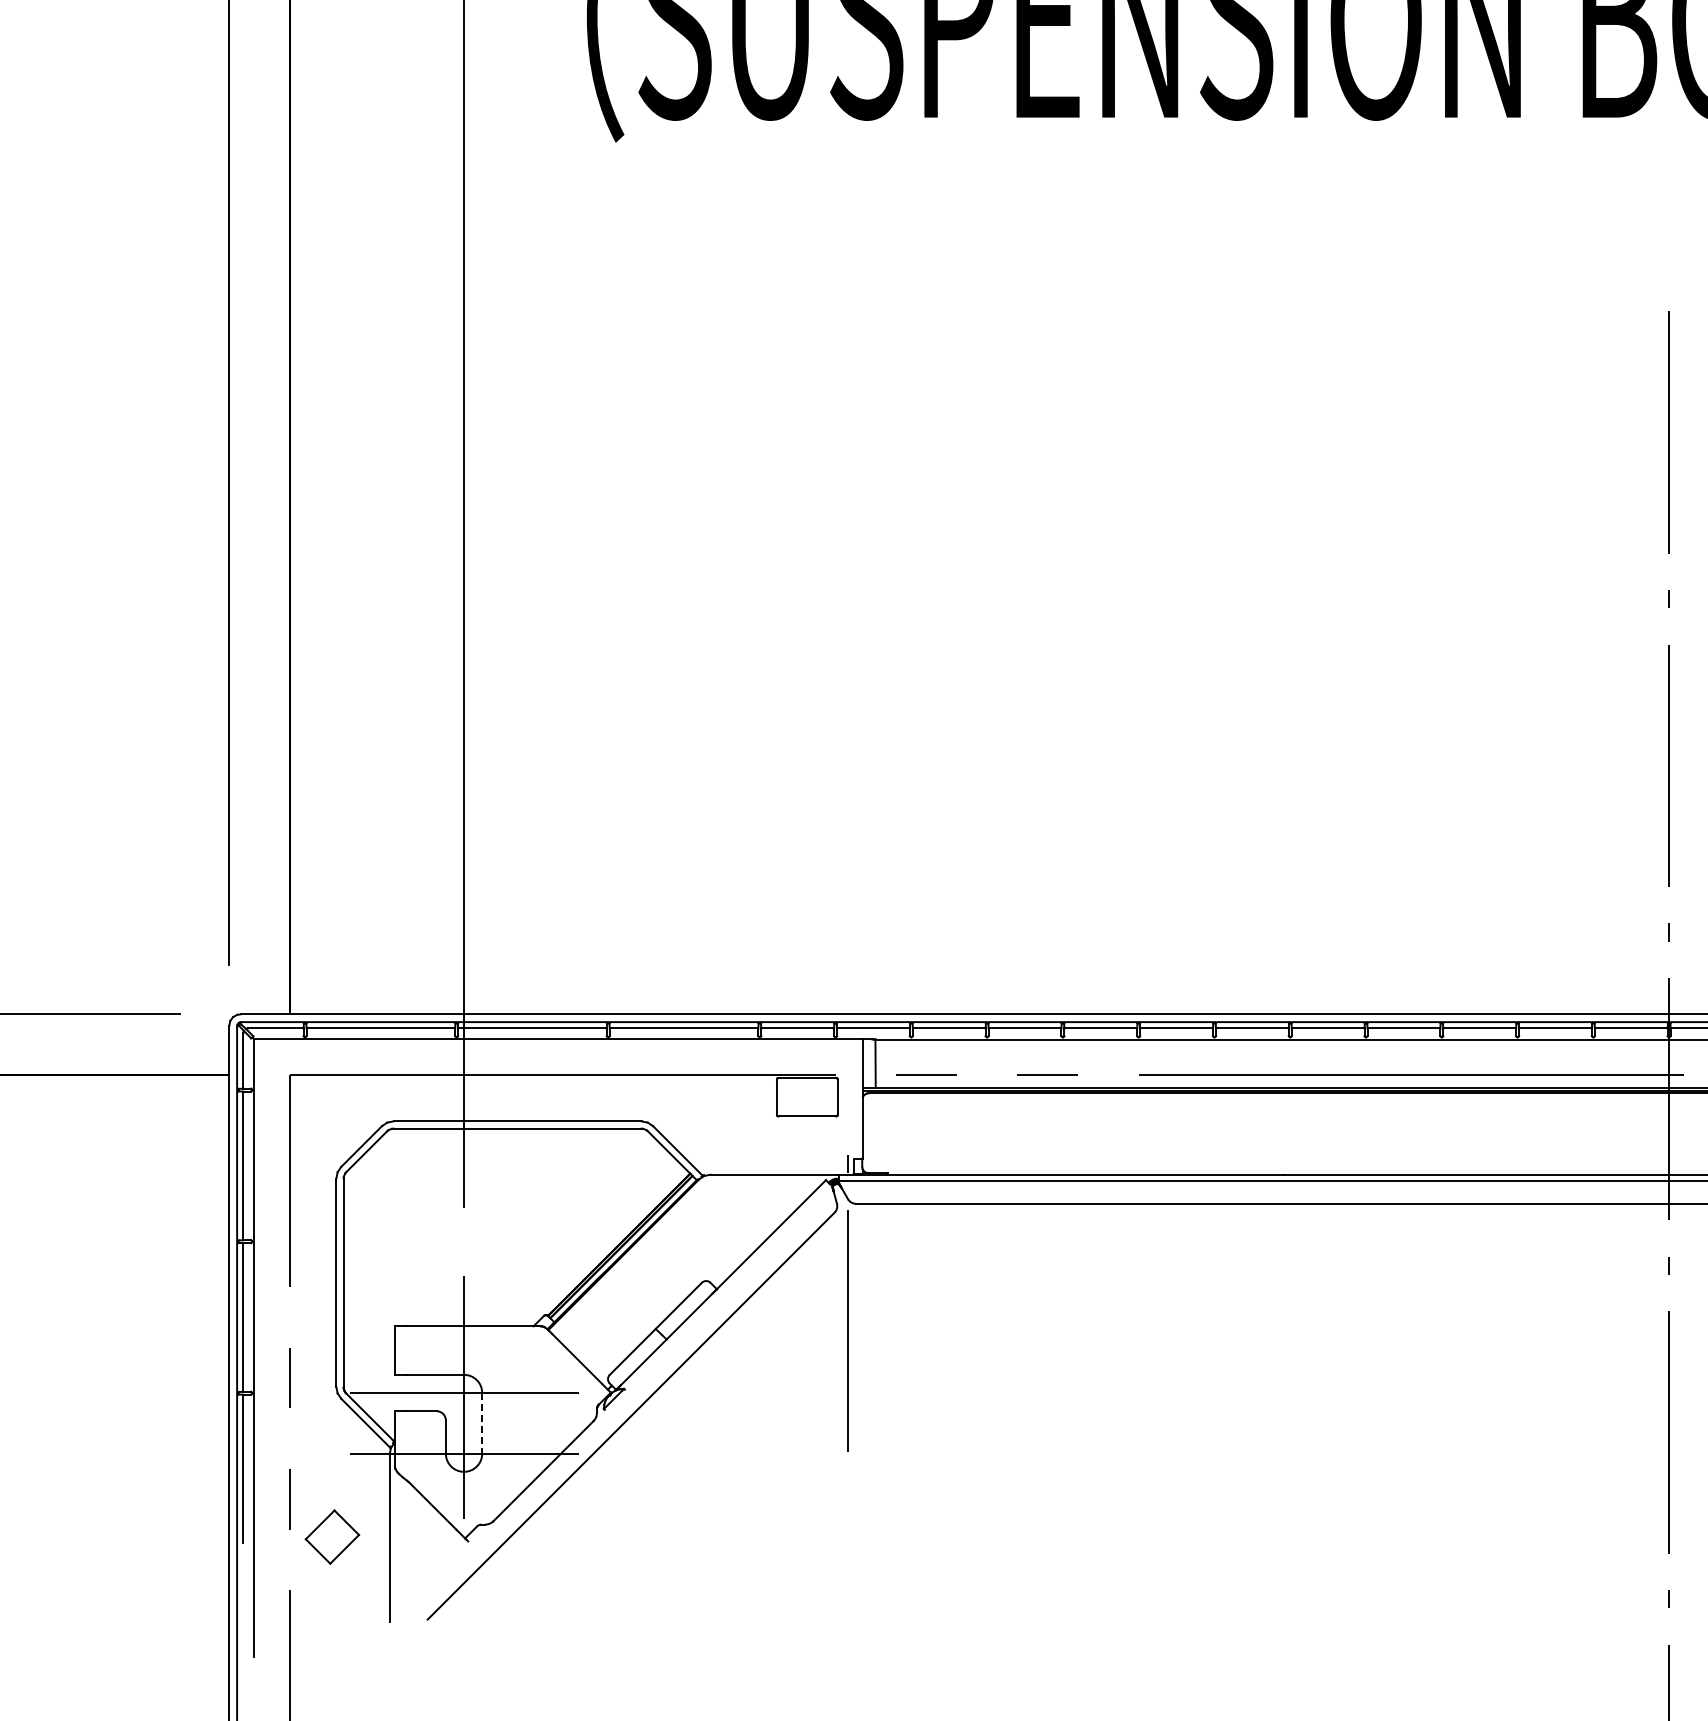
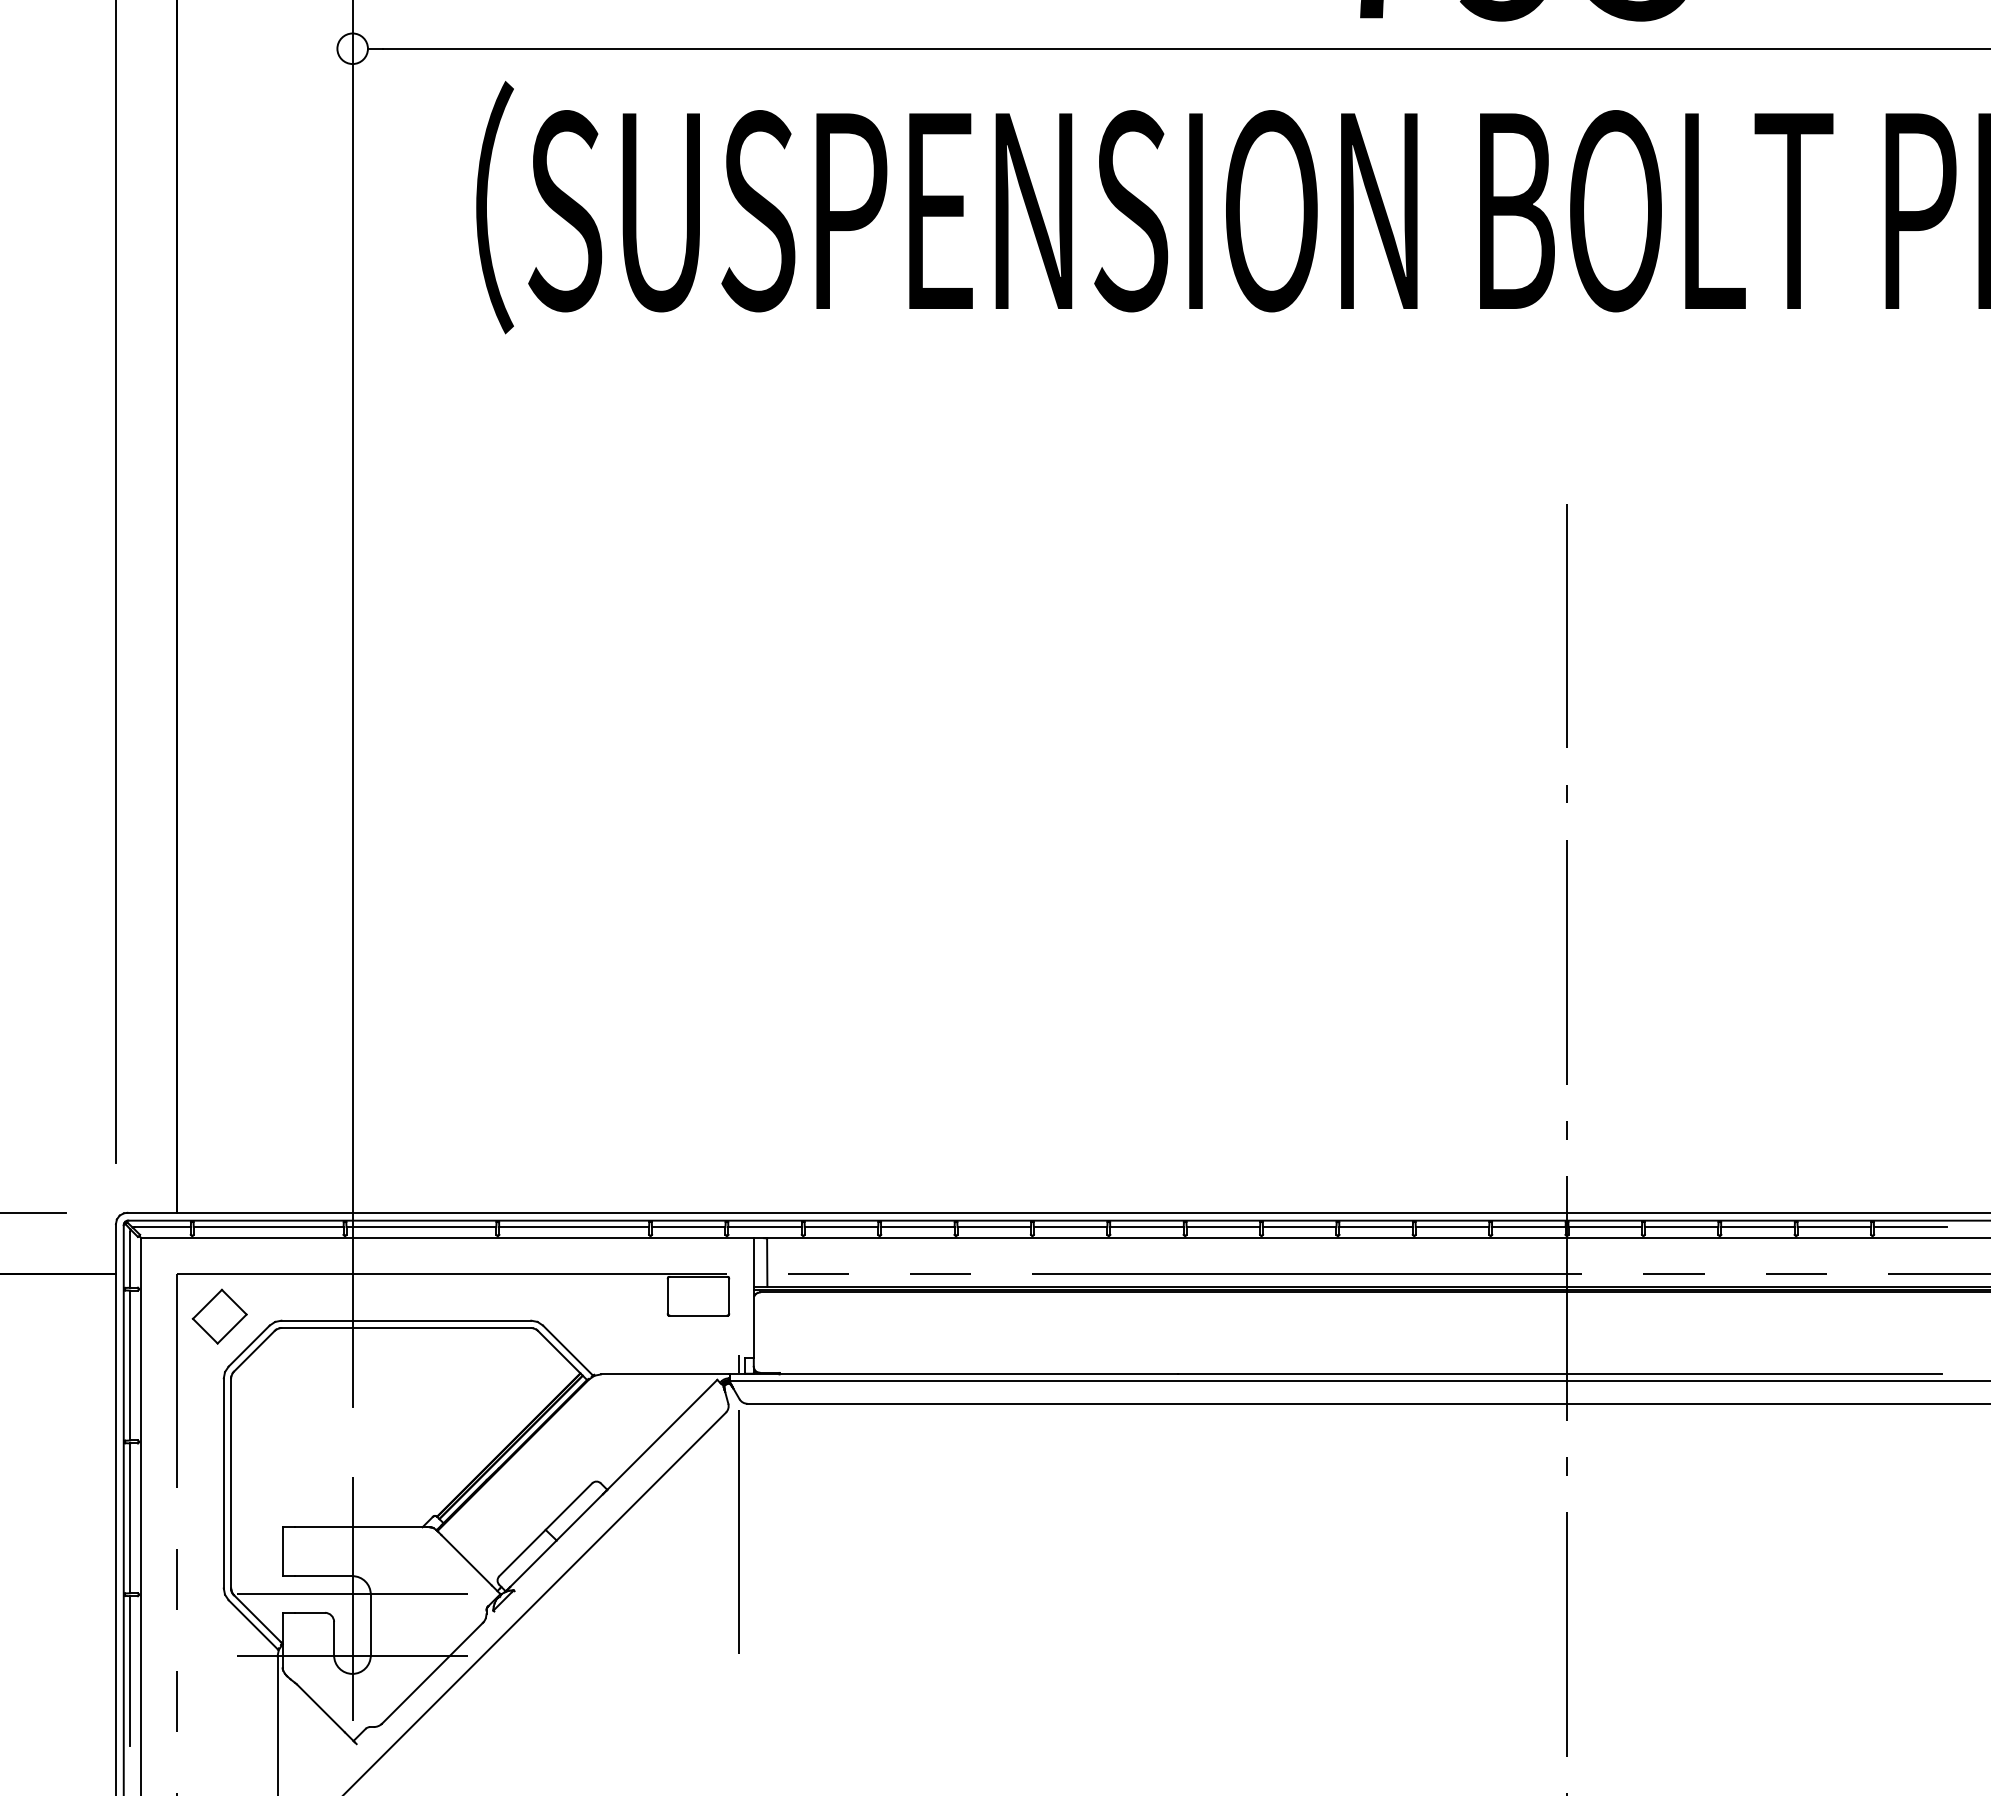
line: (481, 1423) -> (370, 1625), dashed -> solid
part: (332, 1536) -> (219, 1316), moved

